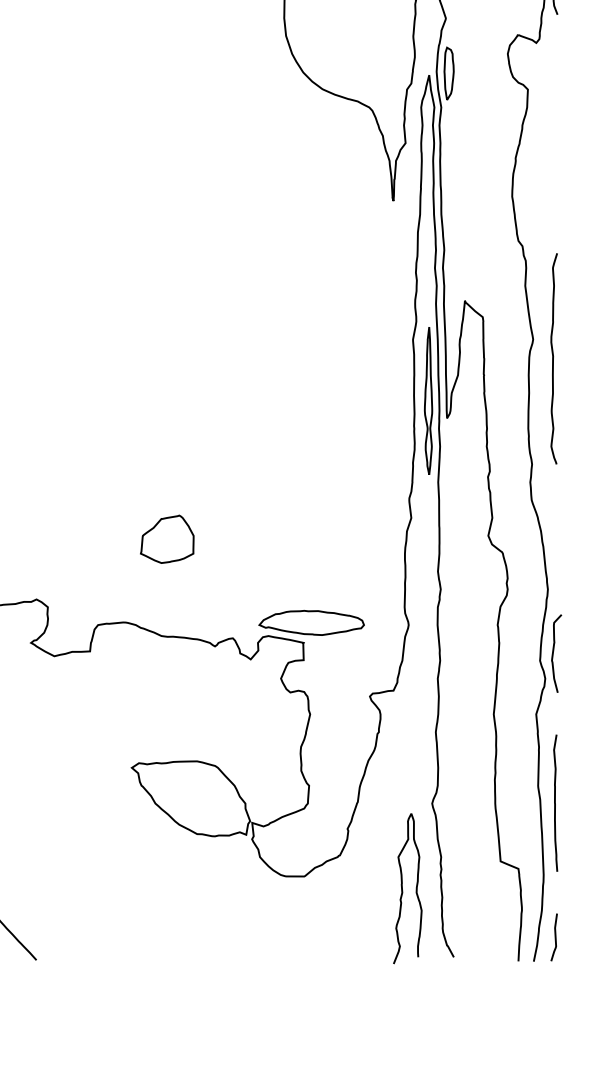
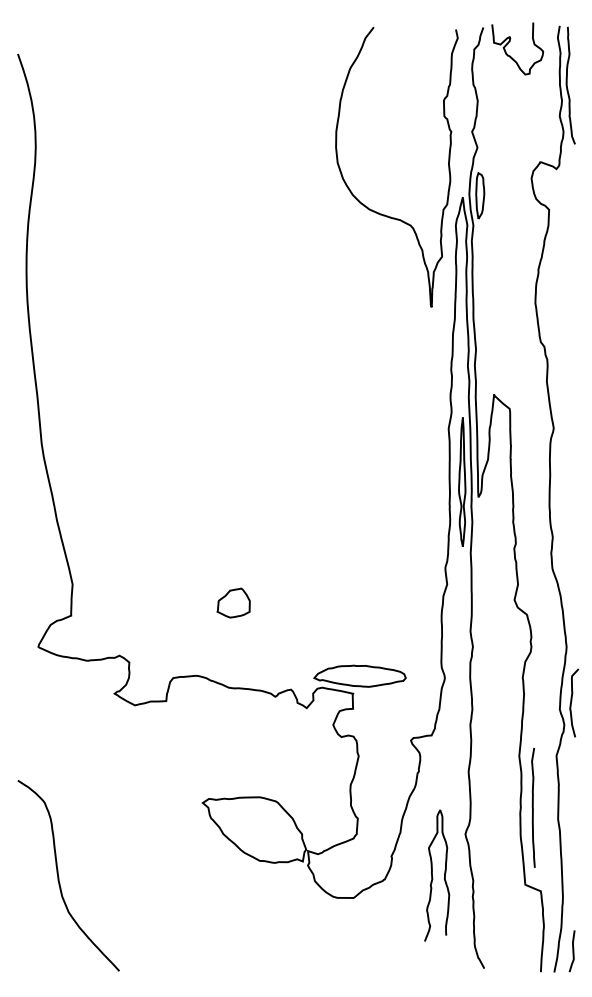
curve: (553, 359) -> (571, 445), removed
part: (166, 538) -> (233, 602), size x0.7
curve: (555, 802) -> (533, 807), moved
curve: (403, 890) -> (433, 877), moved

